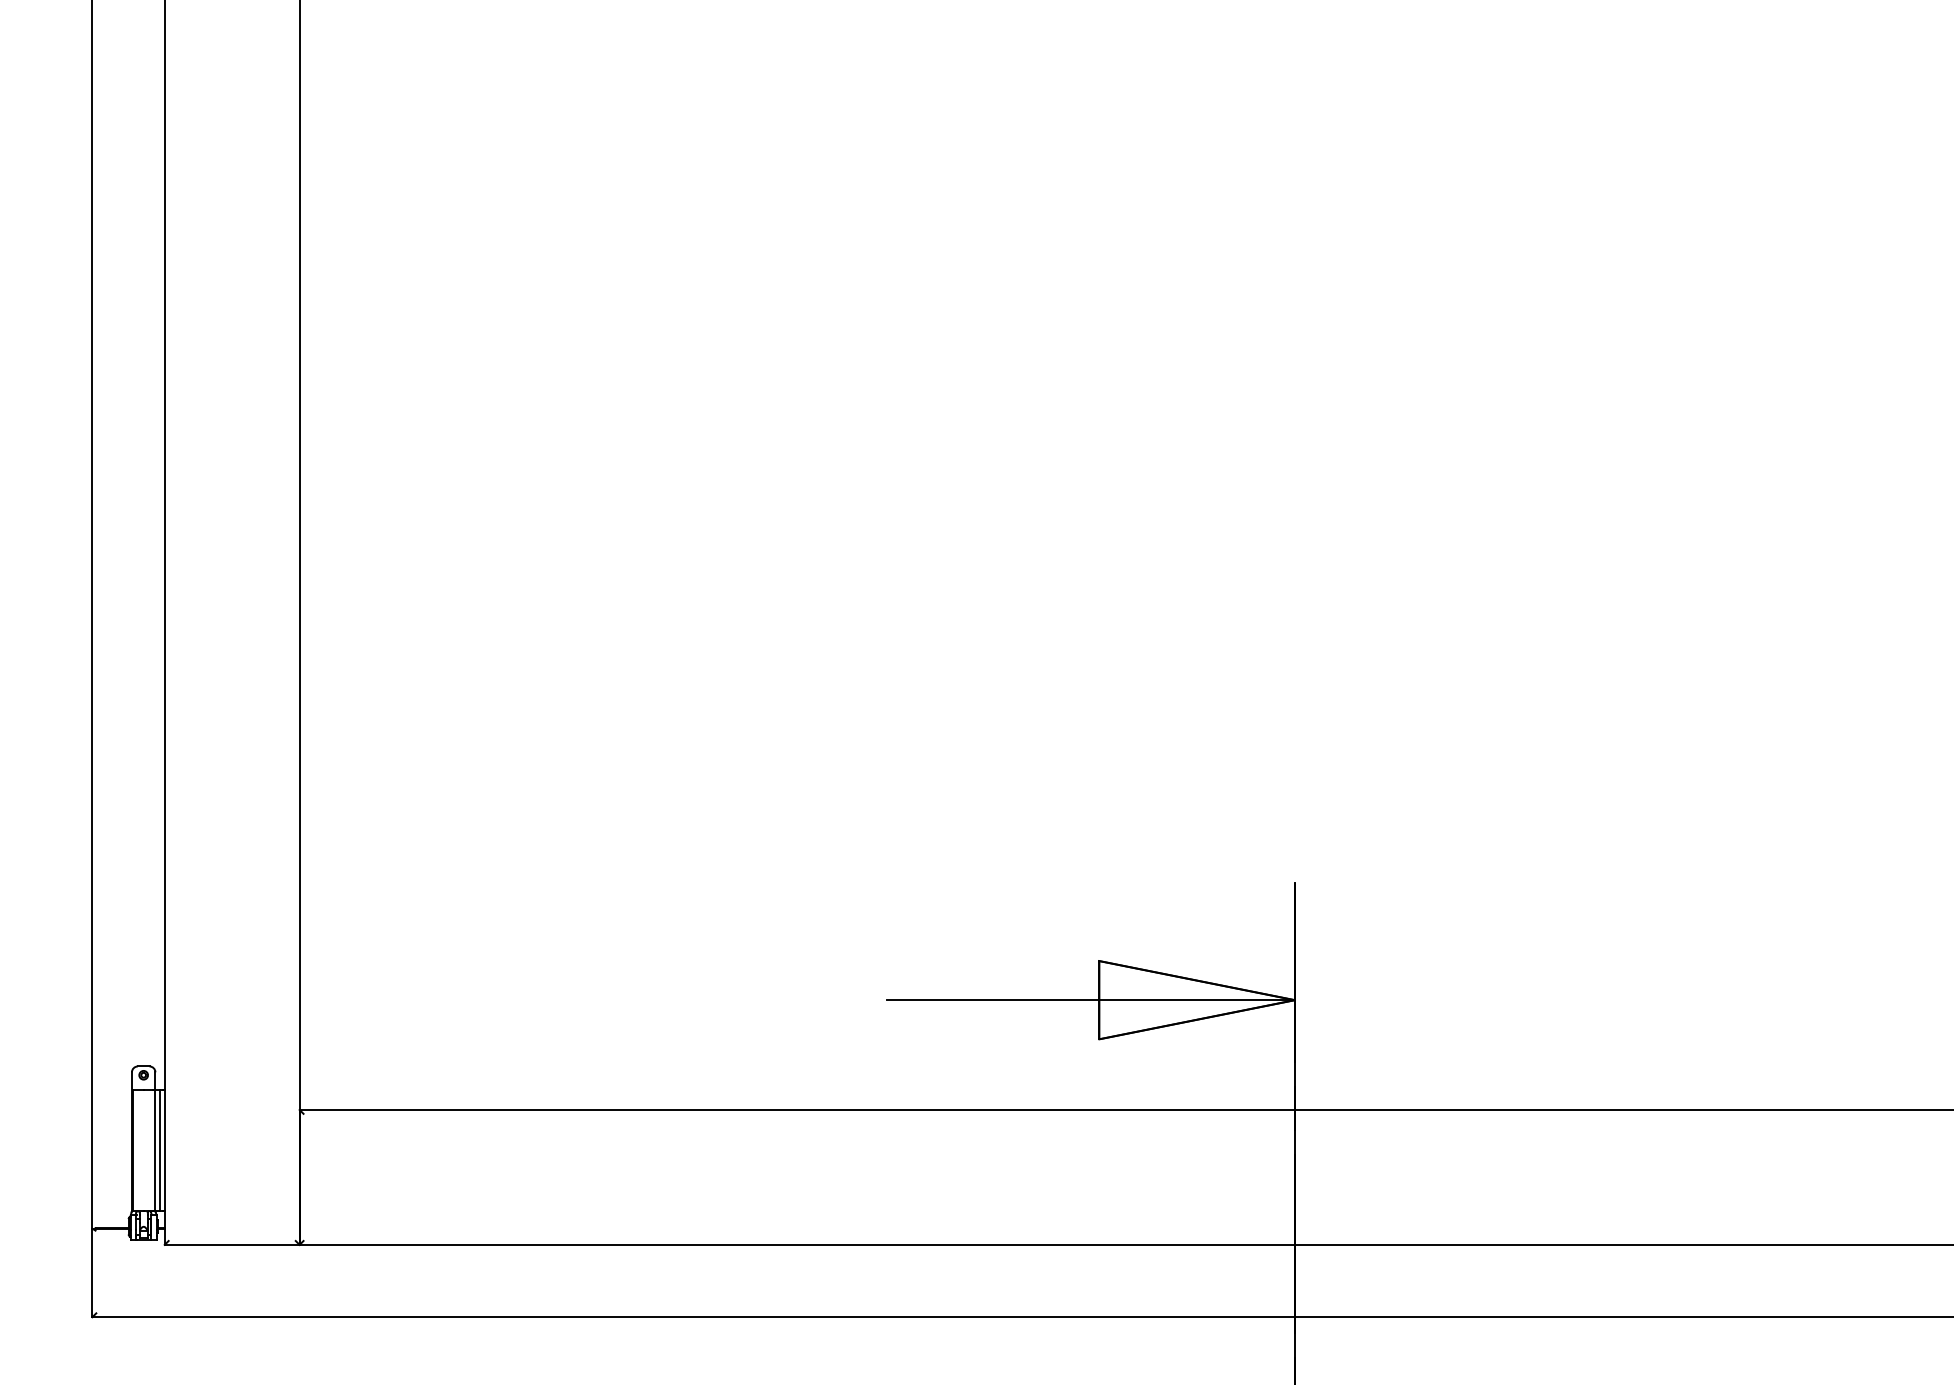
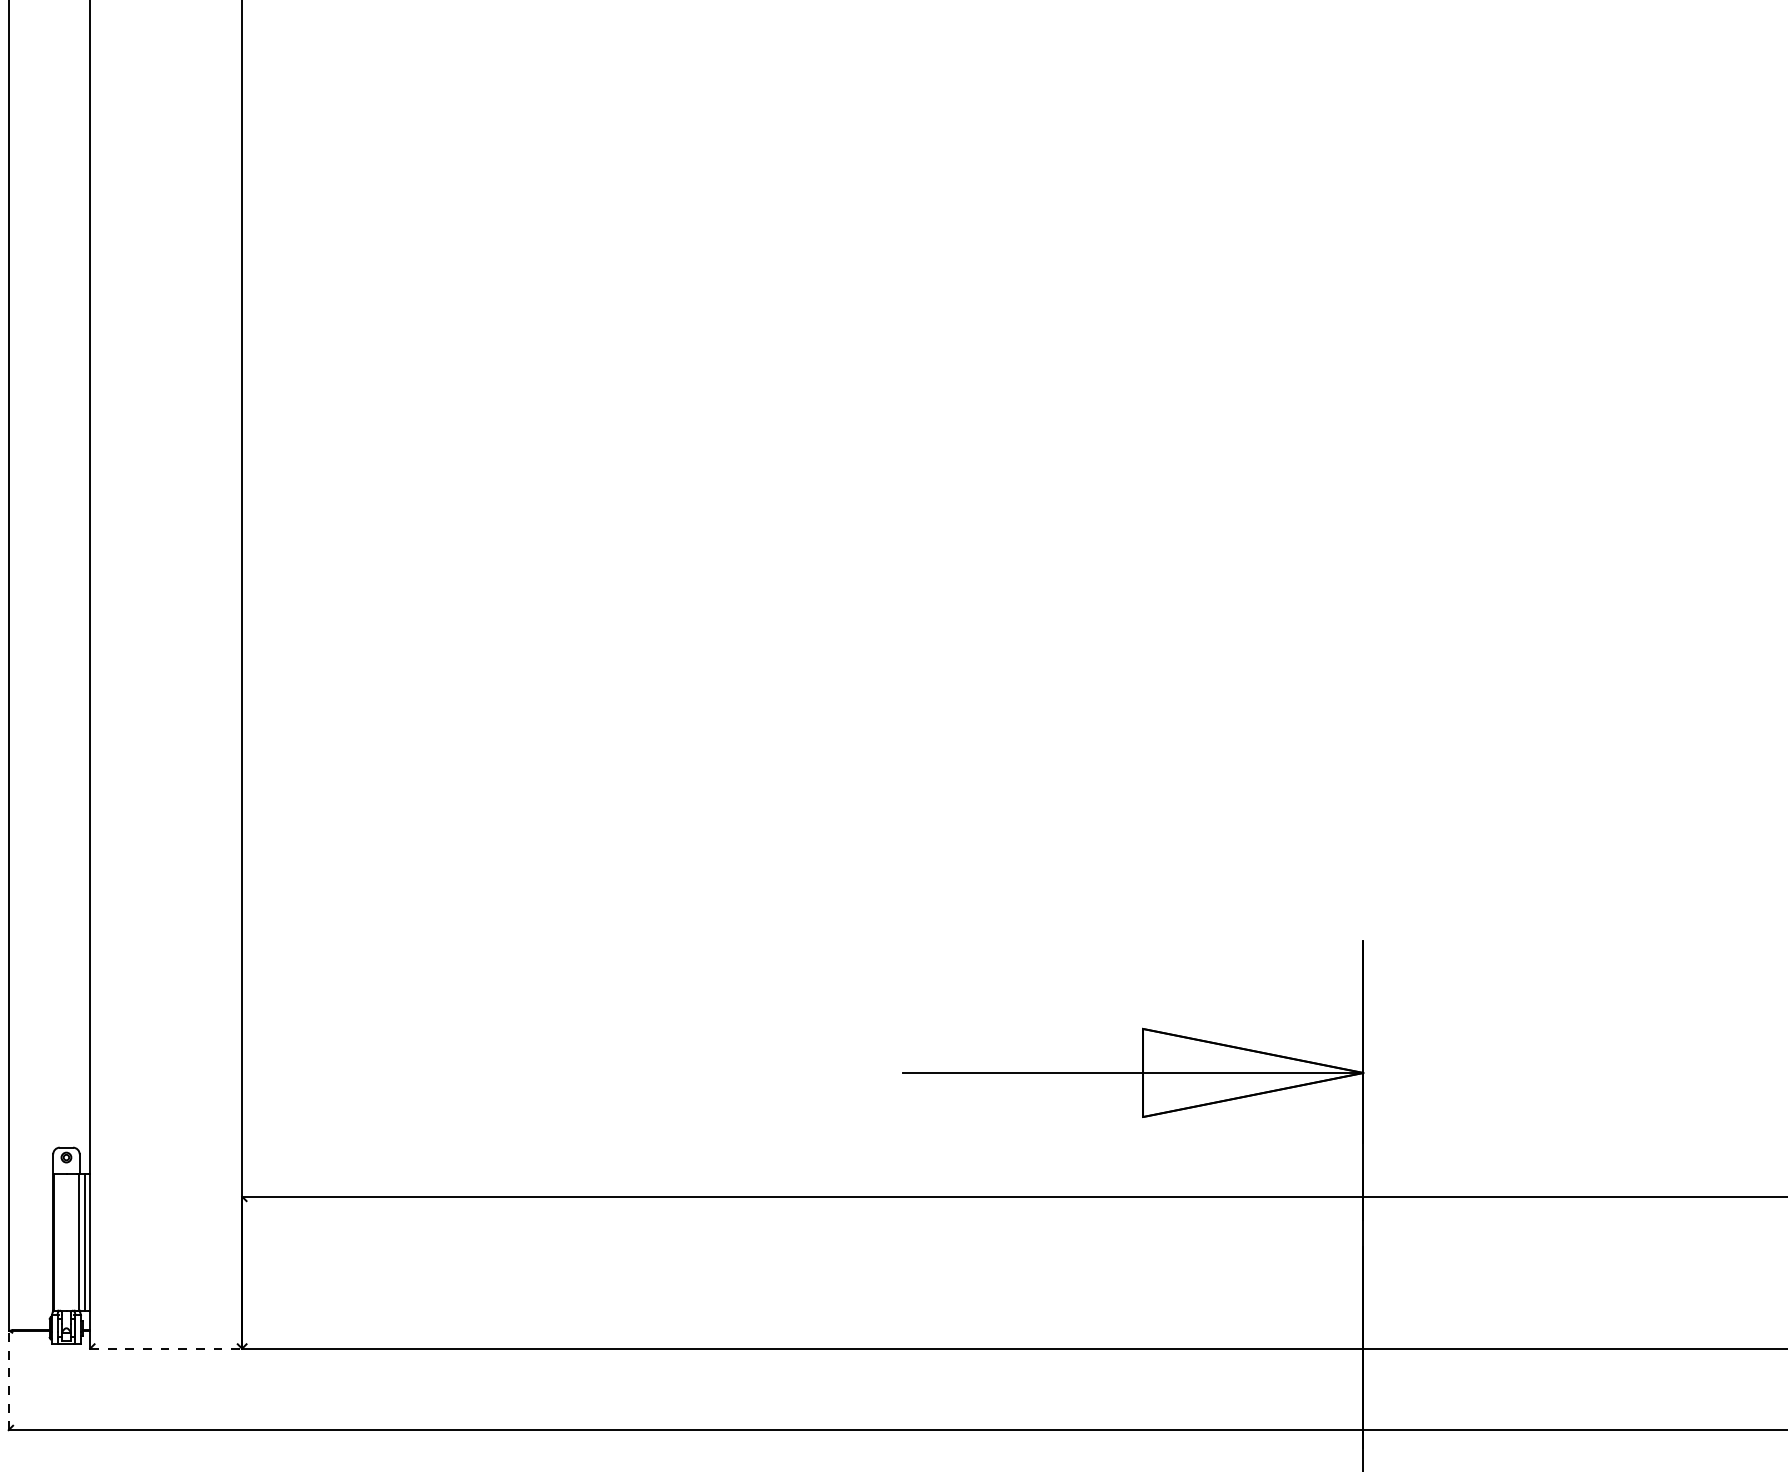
line: (232, 1244) -> (166, 1348), solid -> dashed
line: (92, 1273) -> (8, 1380), solid -> dashed

